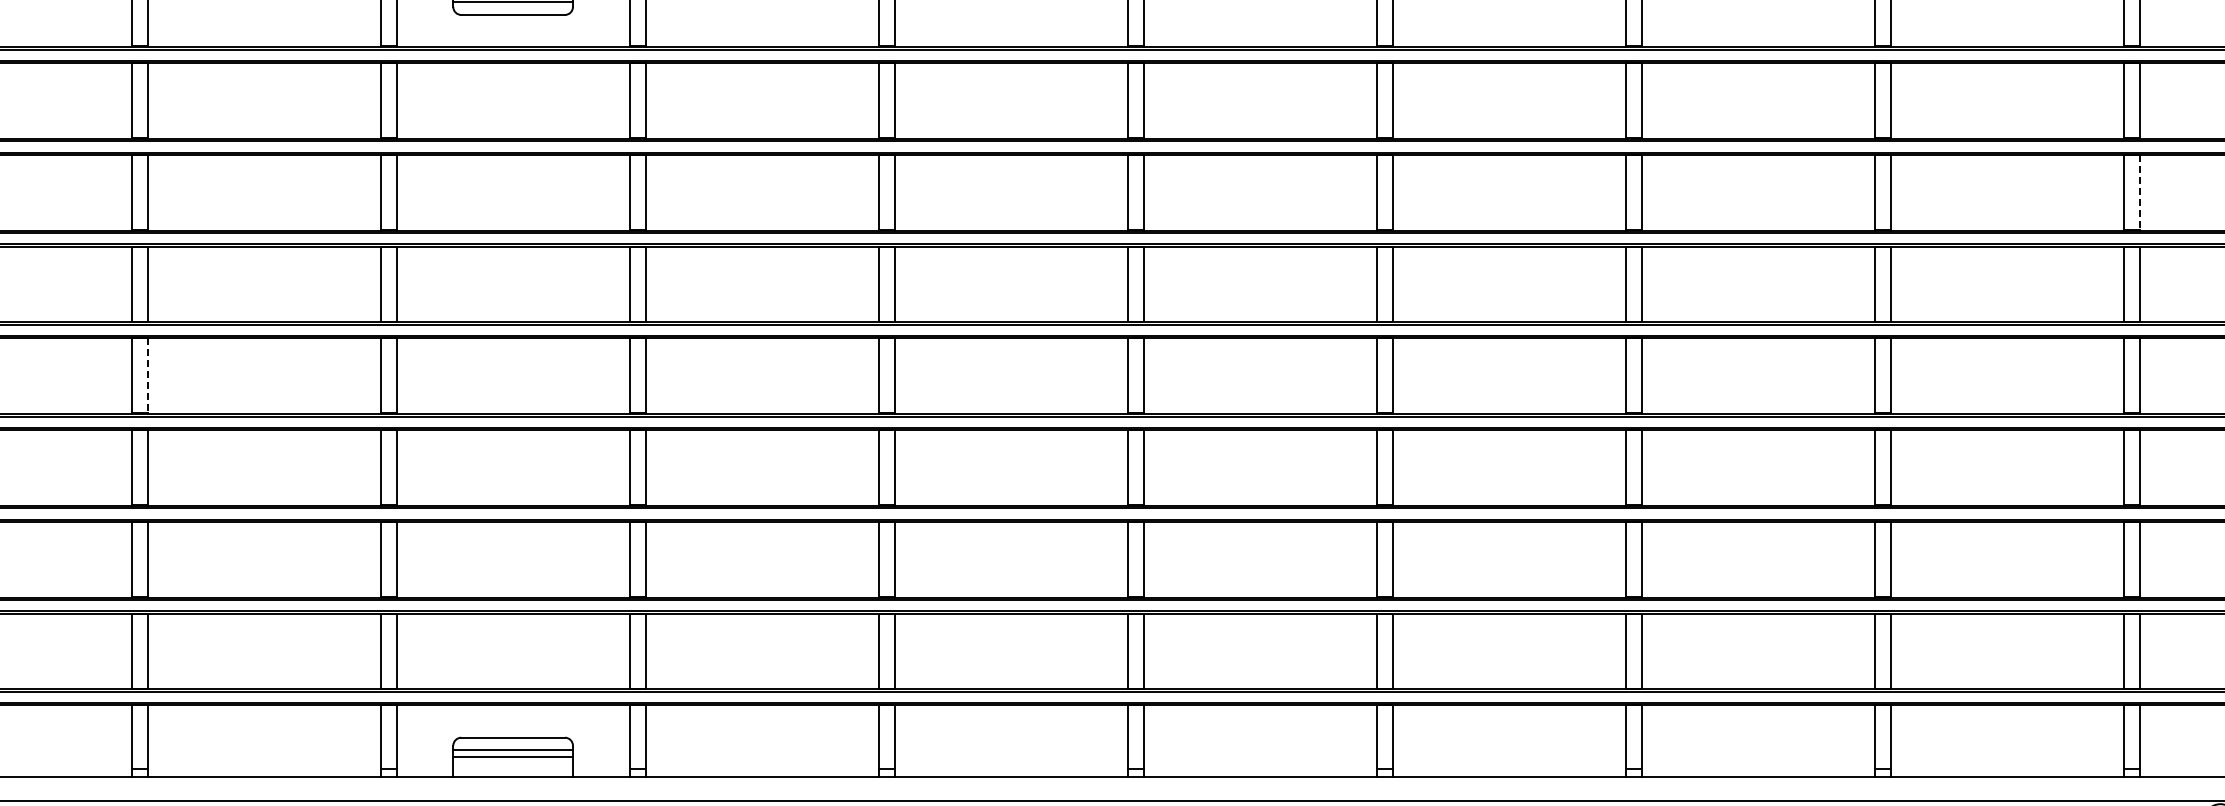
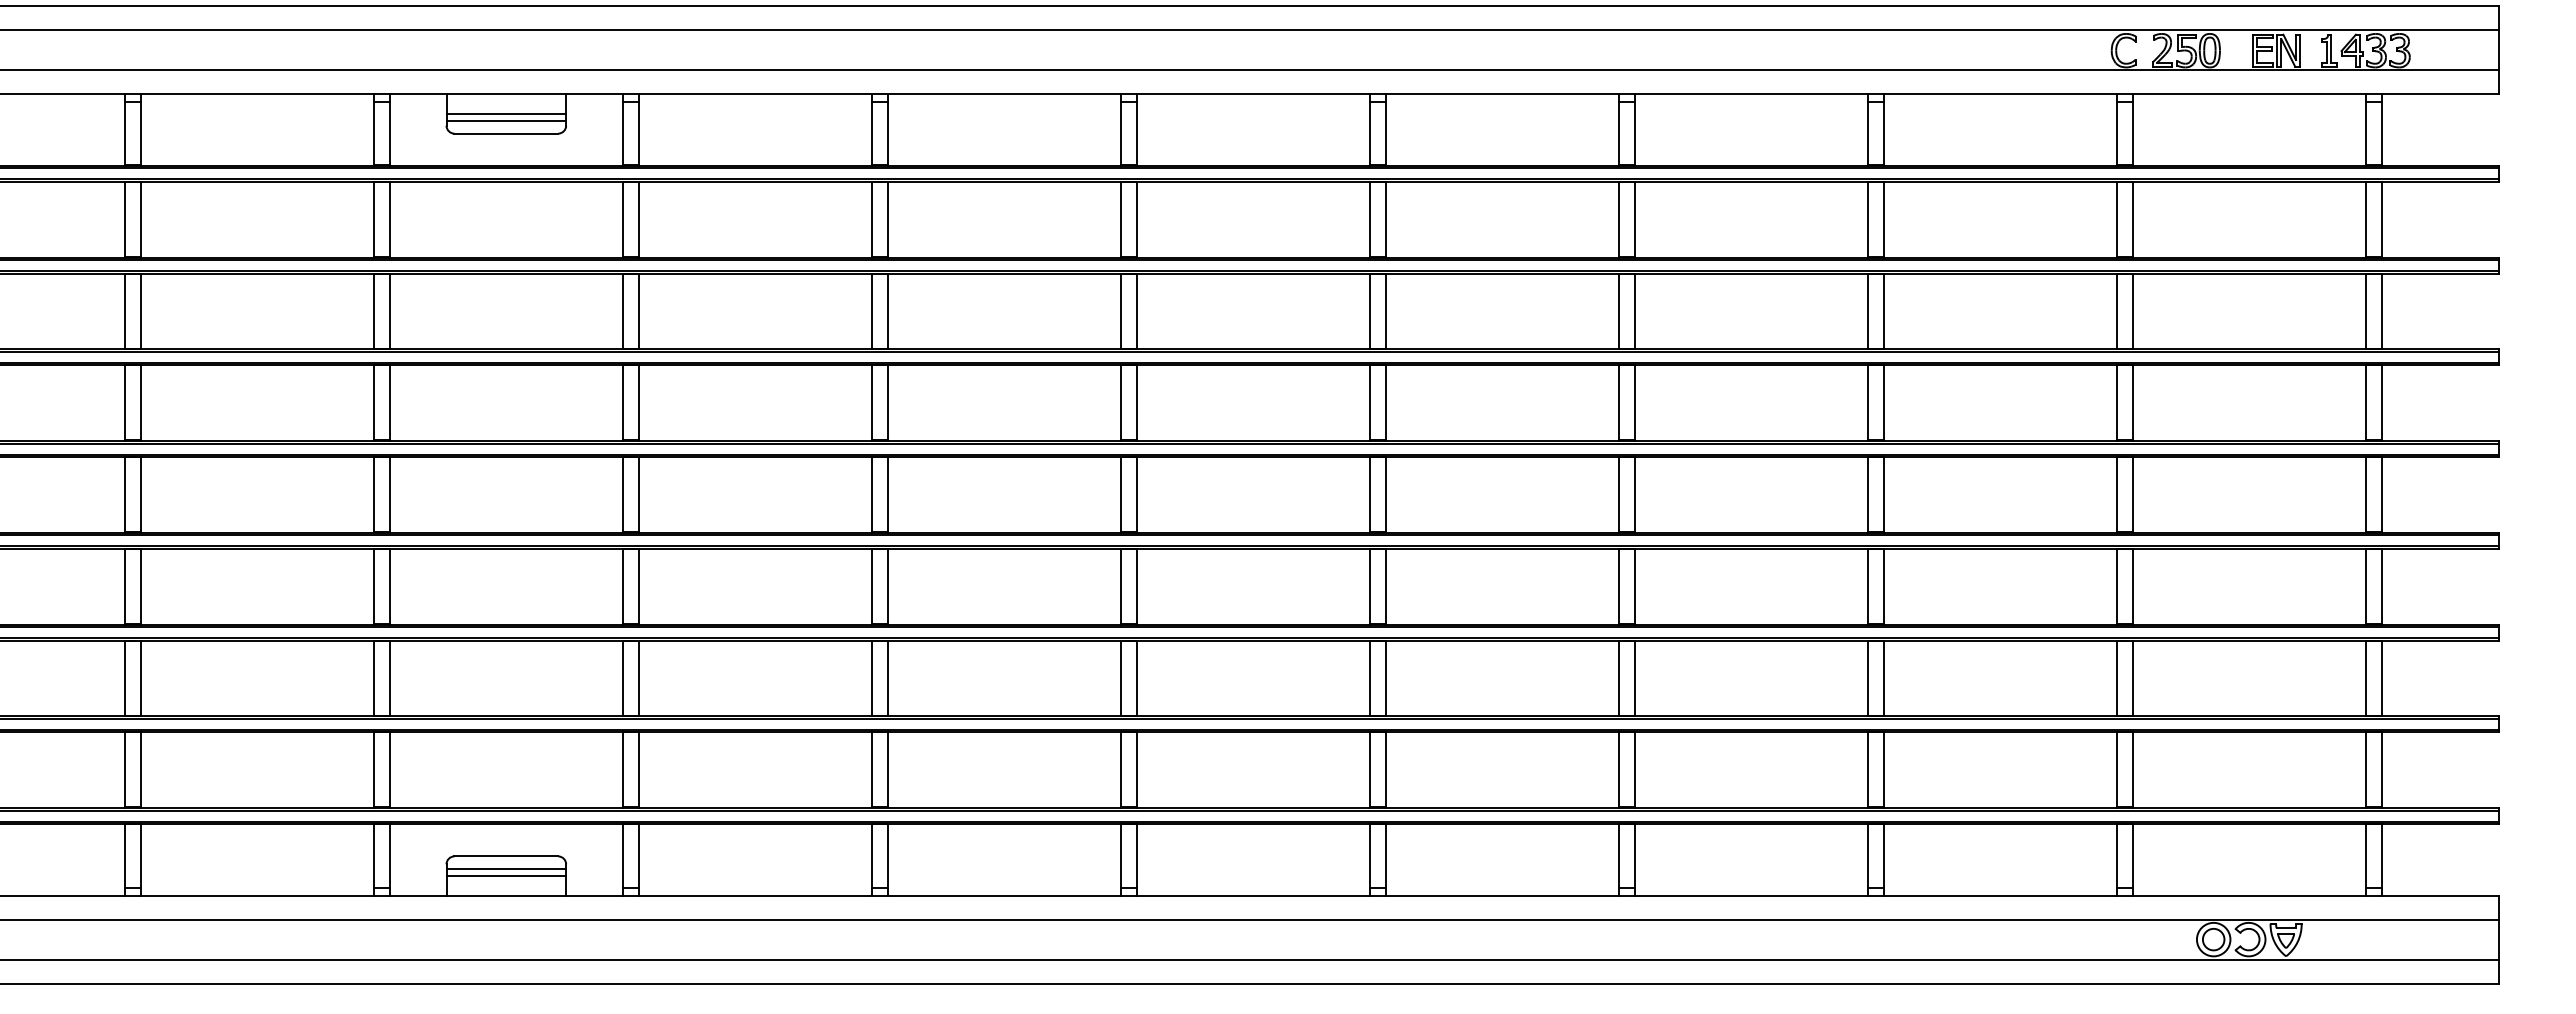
line: (2140, 192) -> (2133, 311), dashed -> solid
line: (147, 376) -> (140, 495), dashed -> solid

